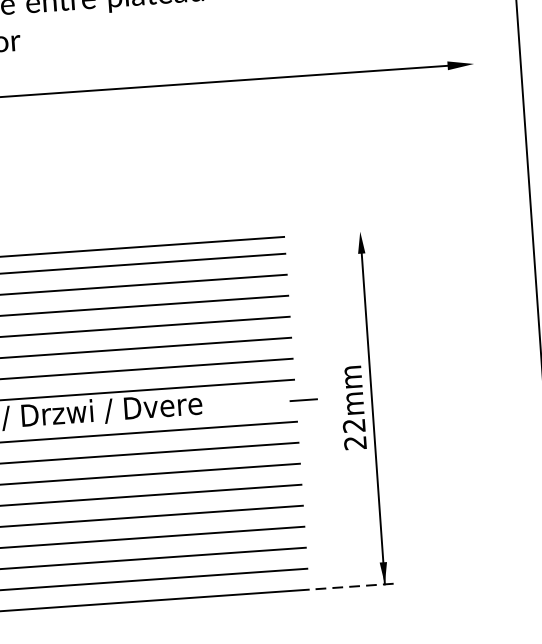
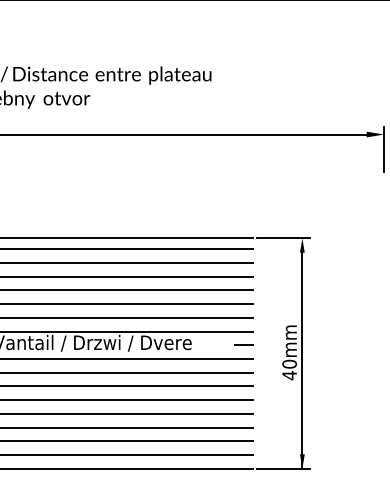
line: (474, 86) -> (383, 149), added
line: (331, 233) -> (283, 238), added
line: (302, 398) -> (243, 344), moved
text: (354, 433) -> (289, 369), 22mm -> 40mm
line: (355, 586) -> (283, 468), dashed -> solid

